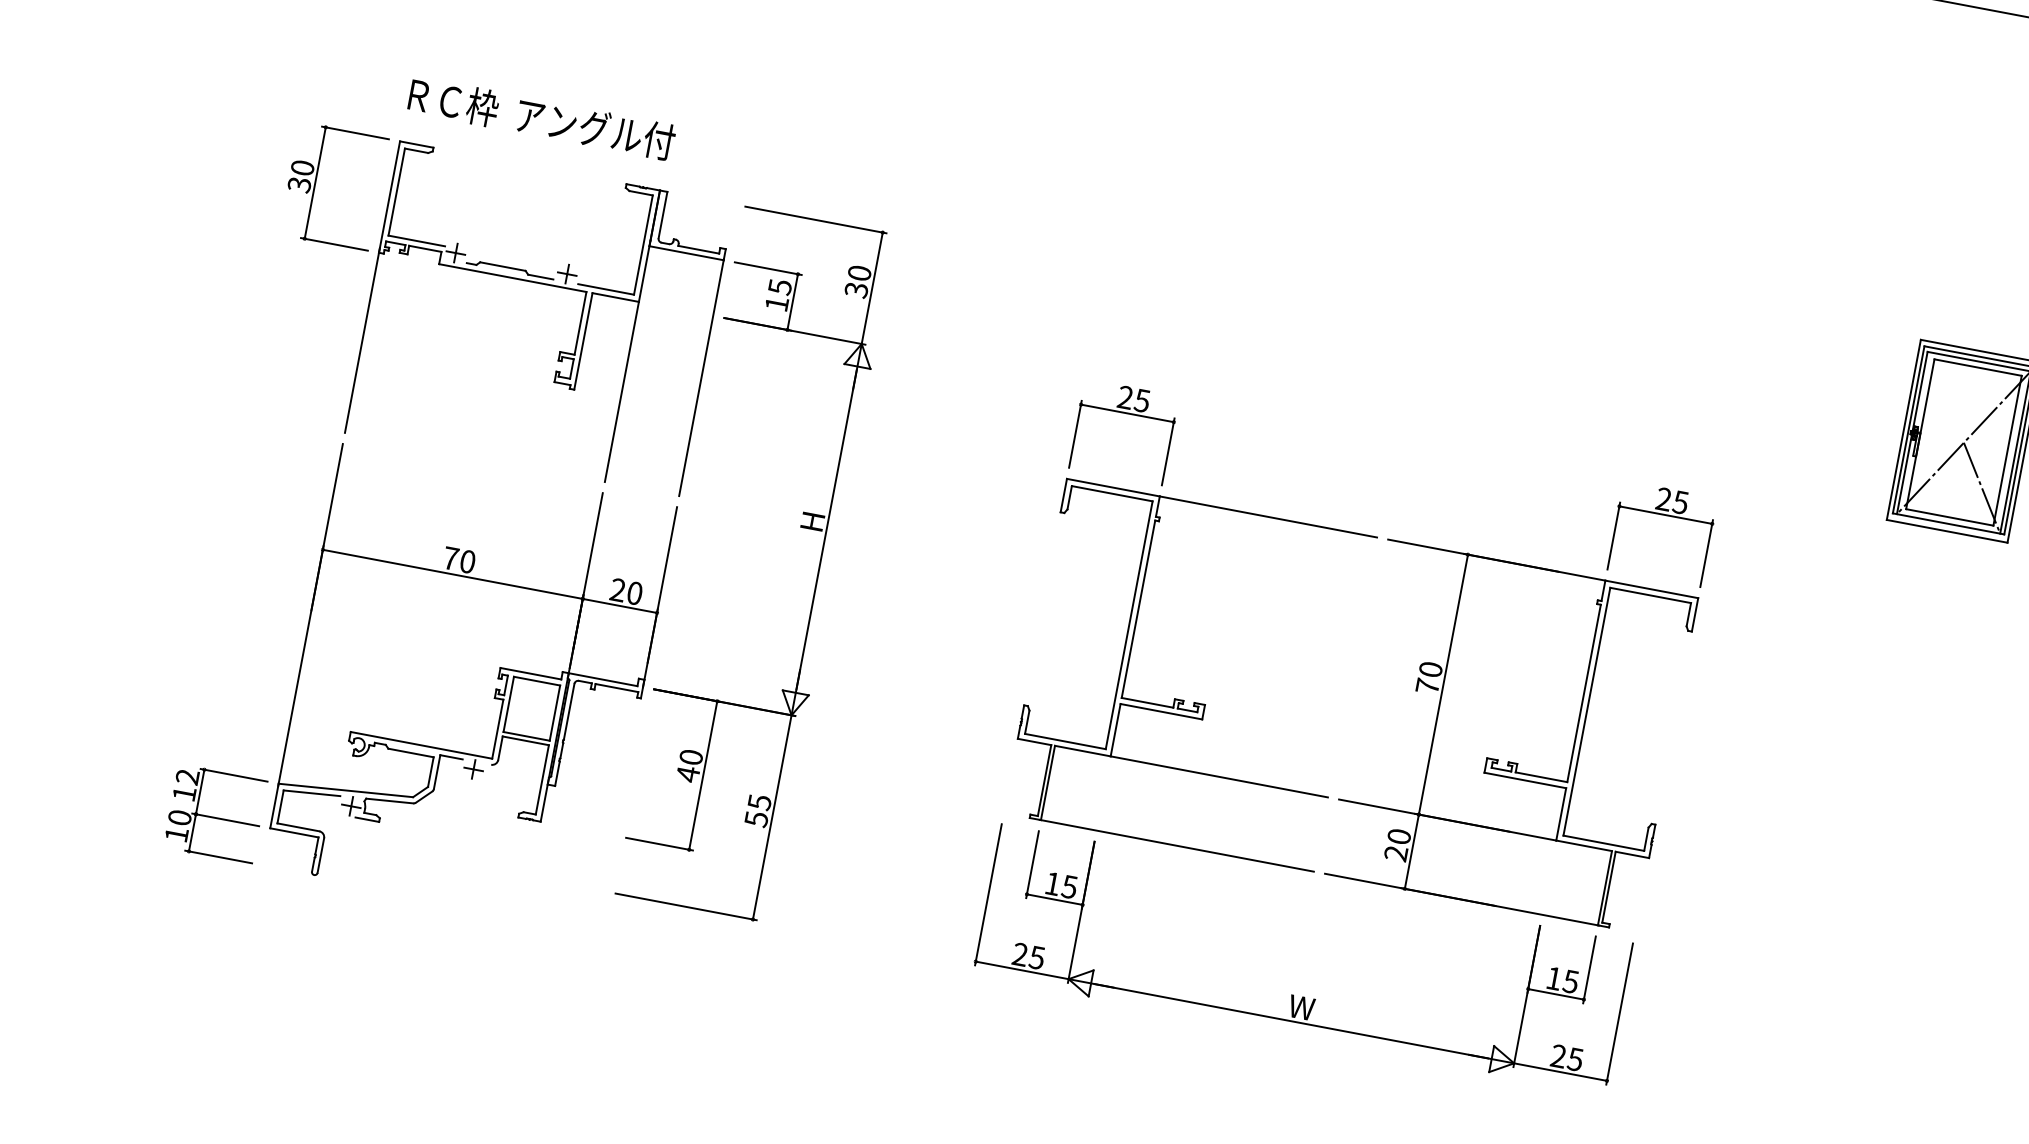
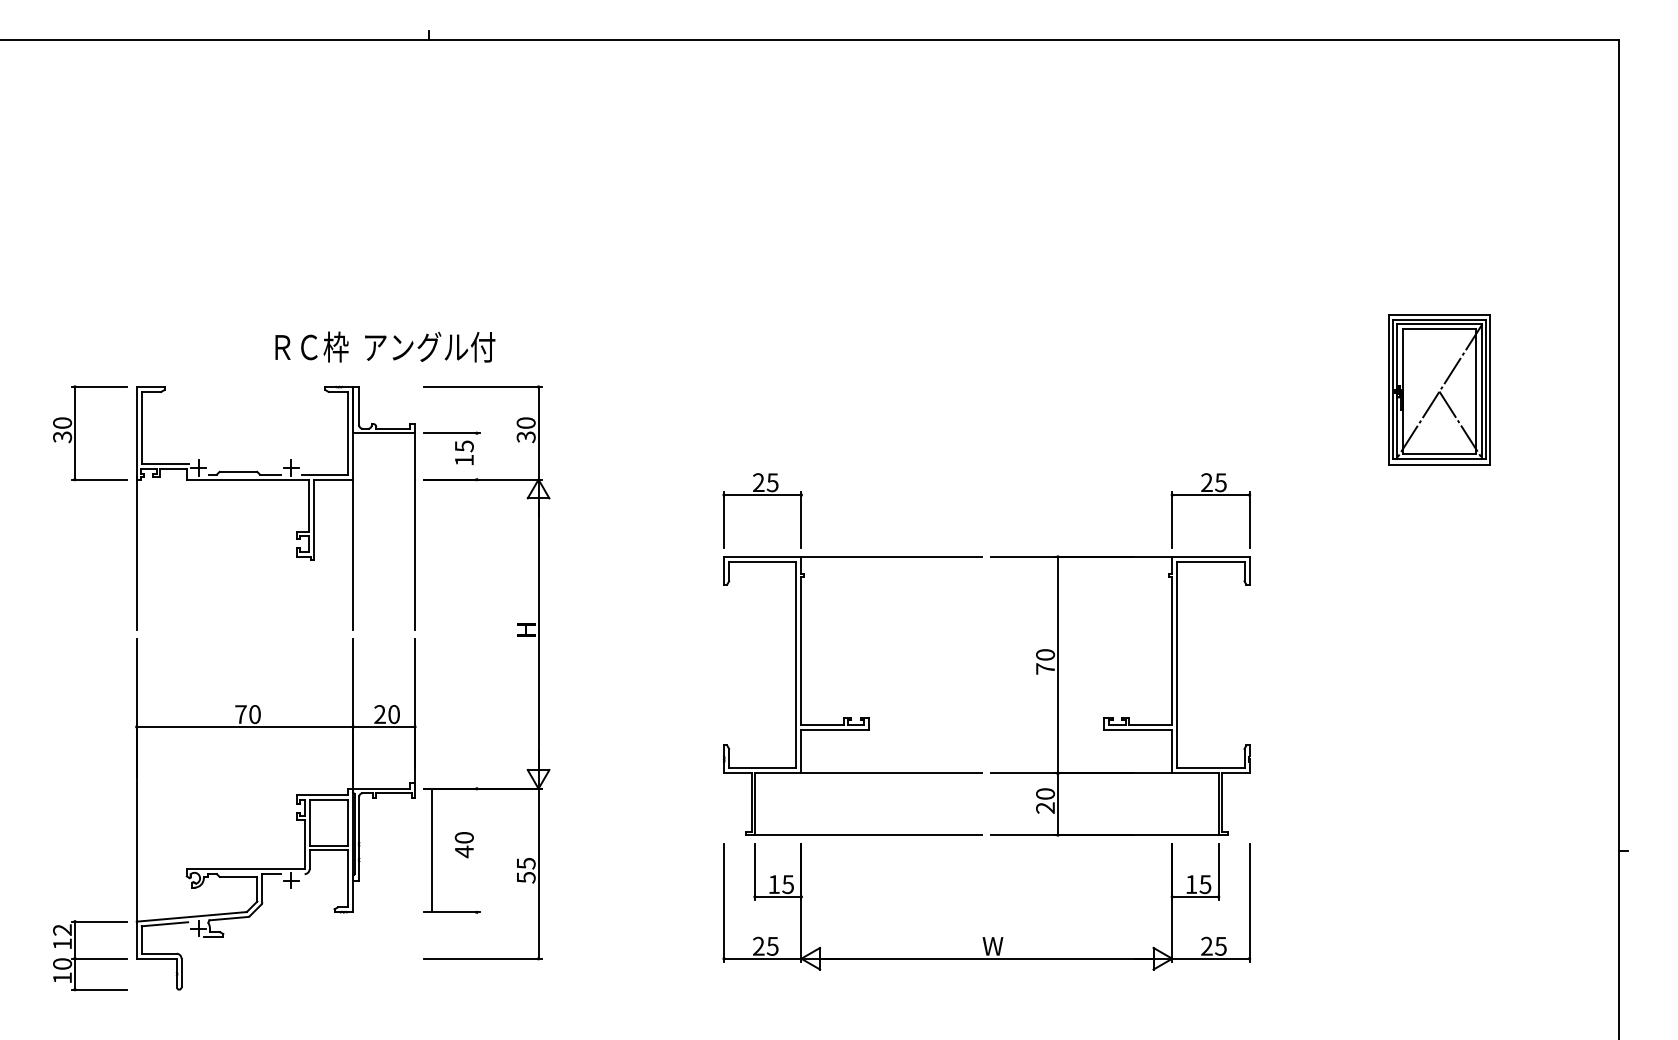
text: (542, 117) -> (385, 346), moved
line: (792, 302) -> (476, 456), removed
line: (702, 775) -> (431, 850), moved

